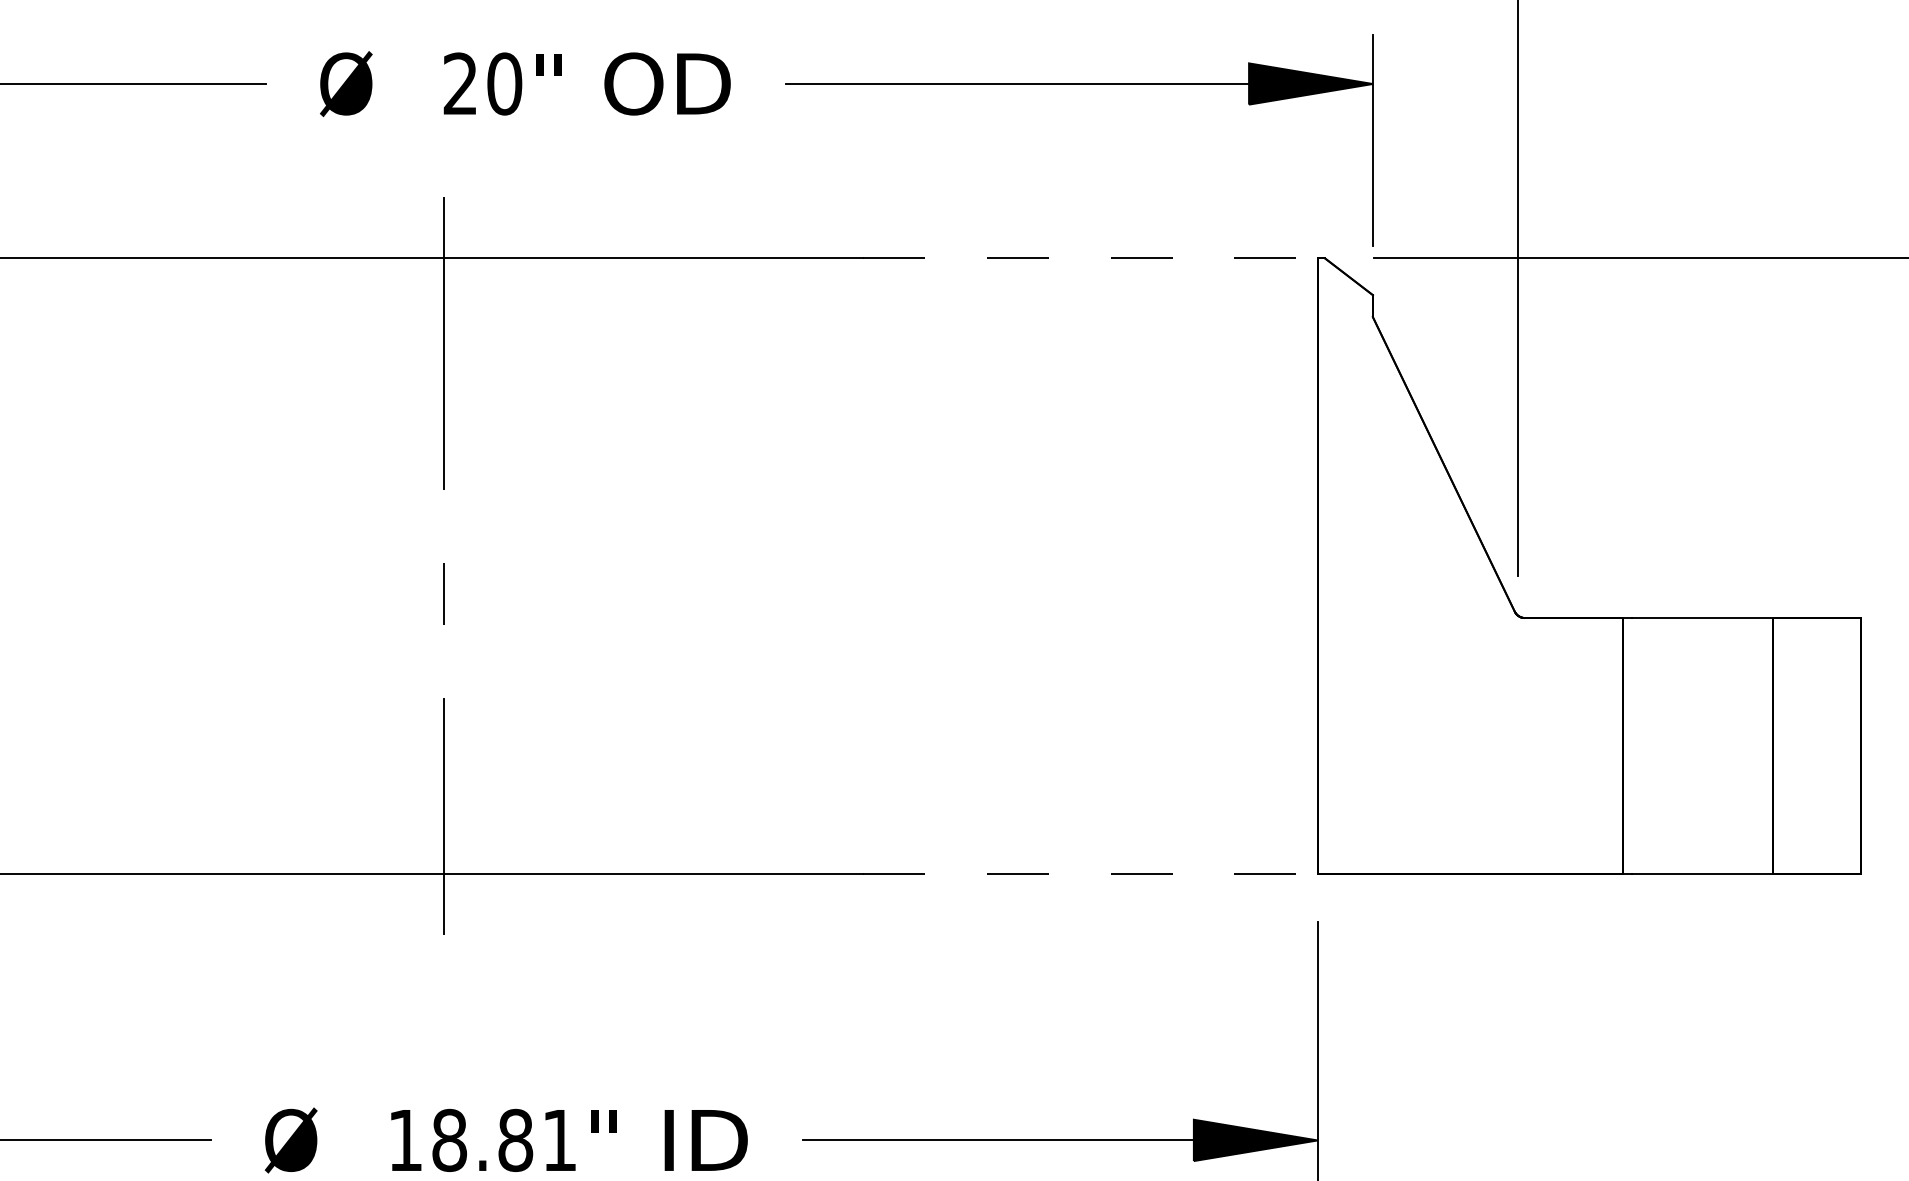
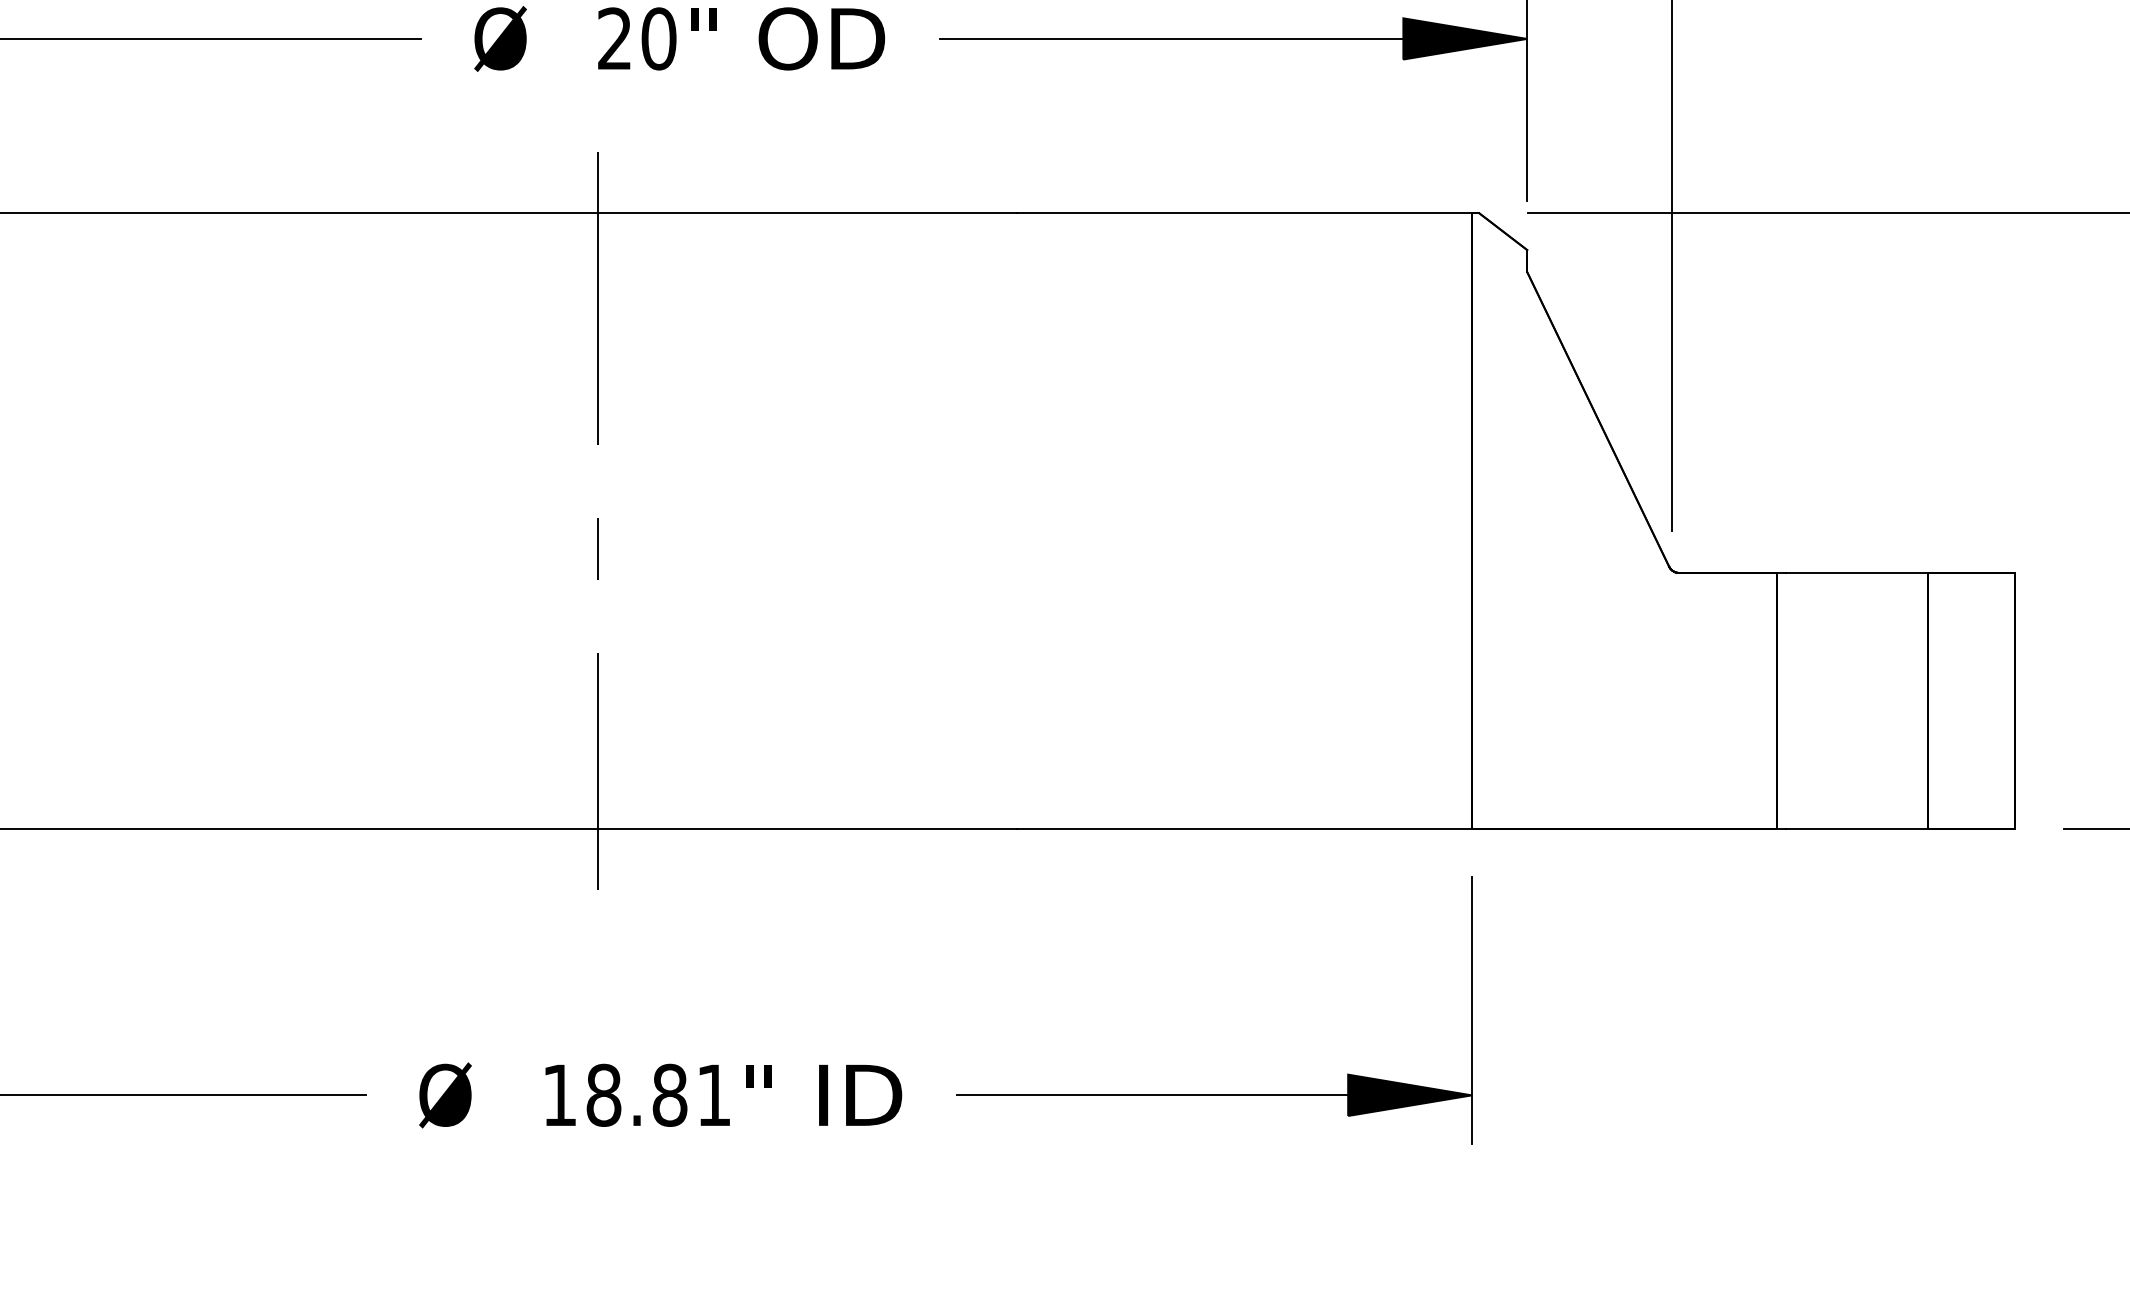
line: (1091, 258) -> (1245, 213), dashed -> solid
line: (1091, 873) -> (1245, 828), dashed -> solid

